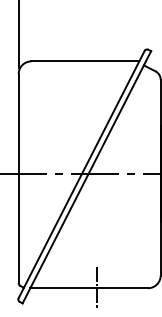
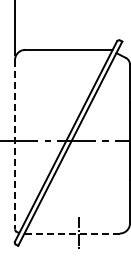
line: (19, 178) -> (15, 144), solid -> dashed
line: (89, 288) -> (72, 233), solid -> dashed

